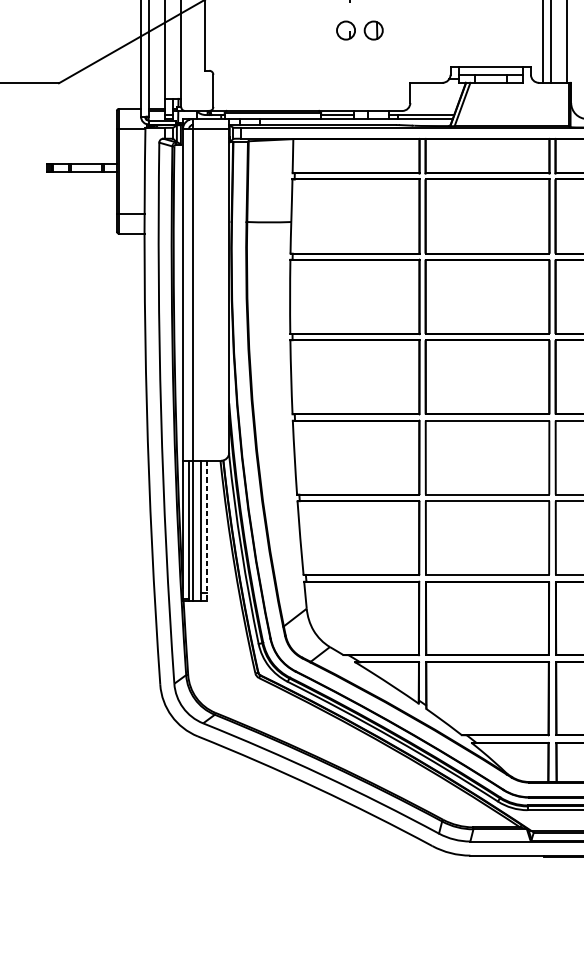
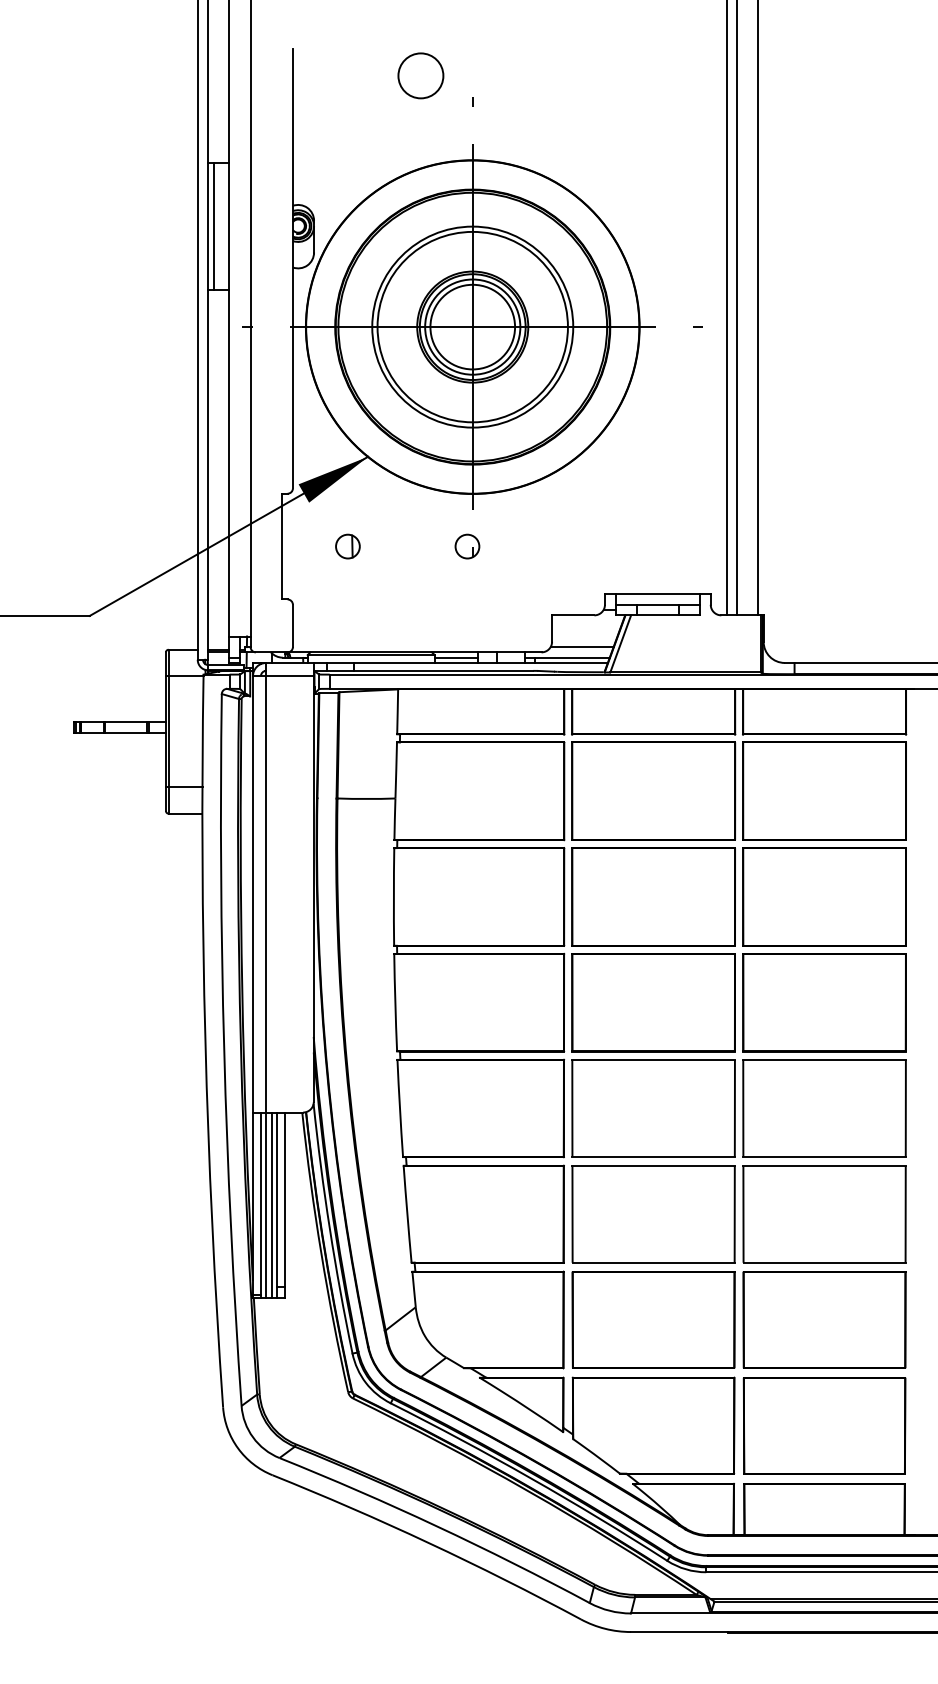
part: (373, 30) -> (347, 546), moved
line: (432, 107) -> (581, 647), added
line: (197, 530) -> (271, 1204), added
line: (206, 531) -> (284, 1205), dashed -> solid

